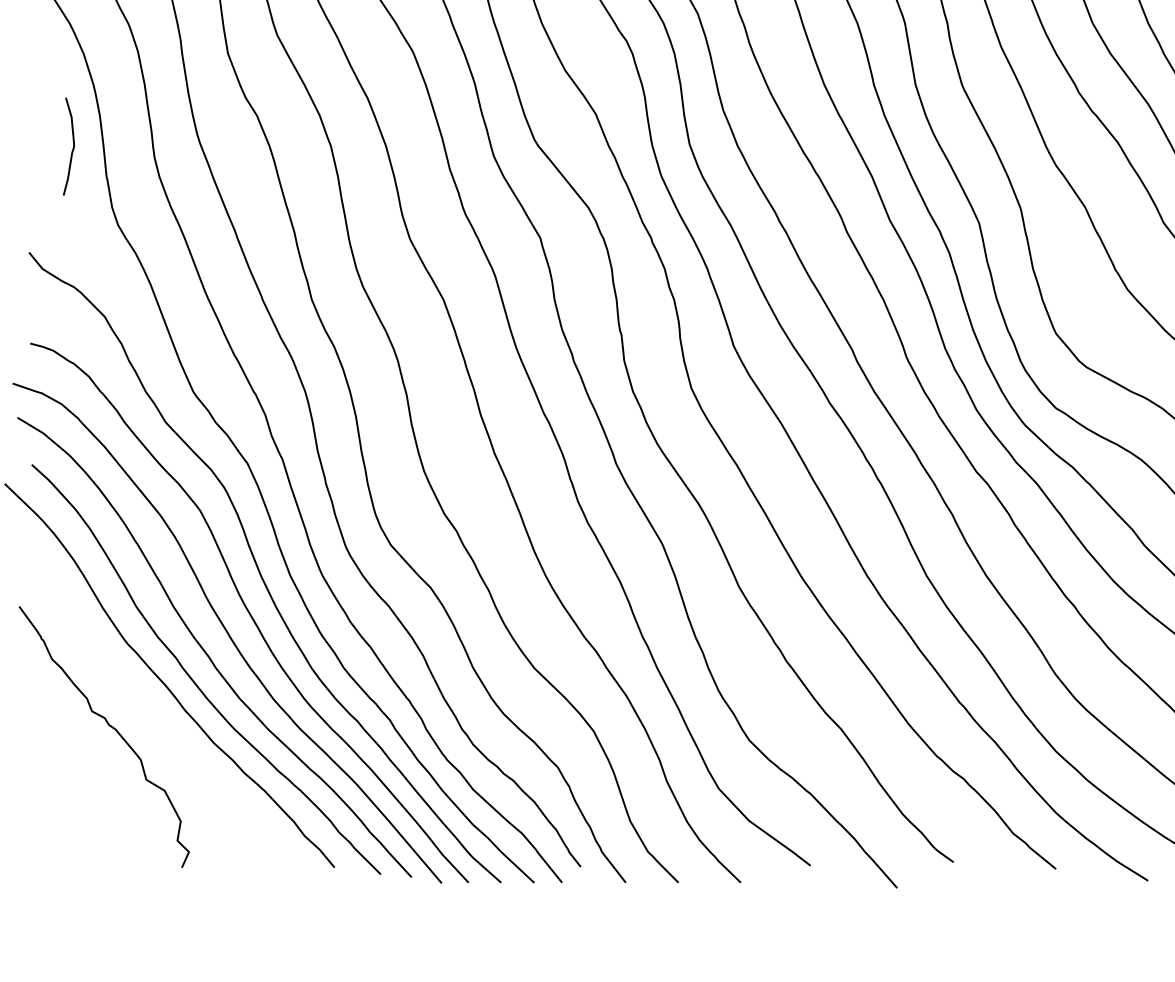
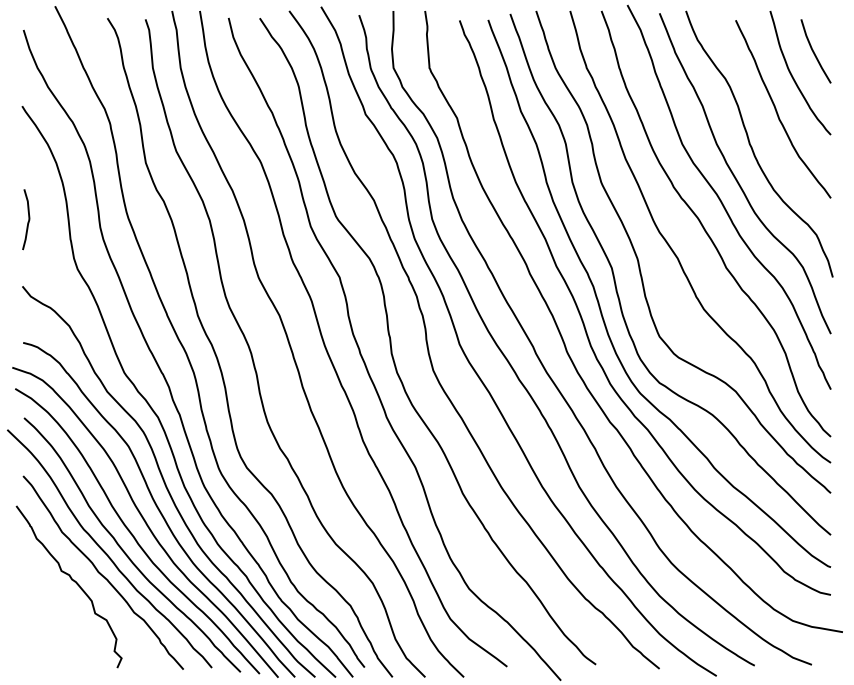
curve: (72, 146) -> (28, 219), moved
curve: (156, 715) -> (101, 573), added

